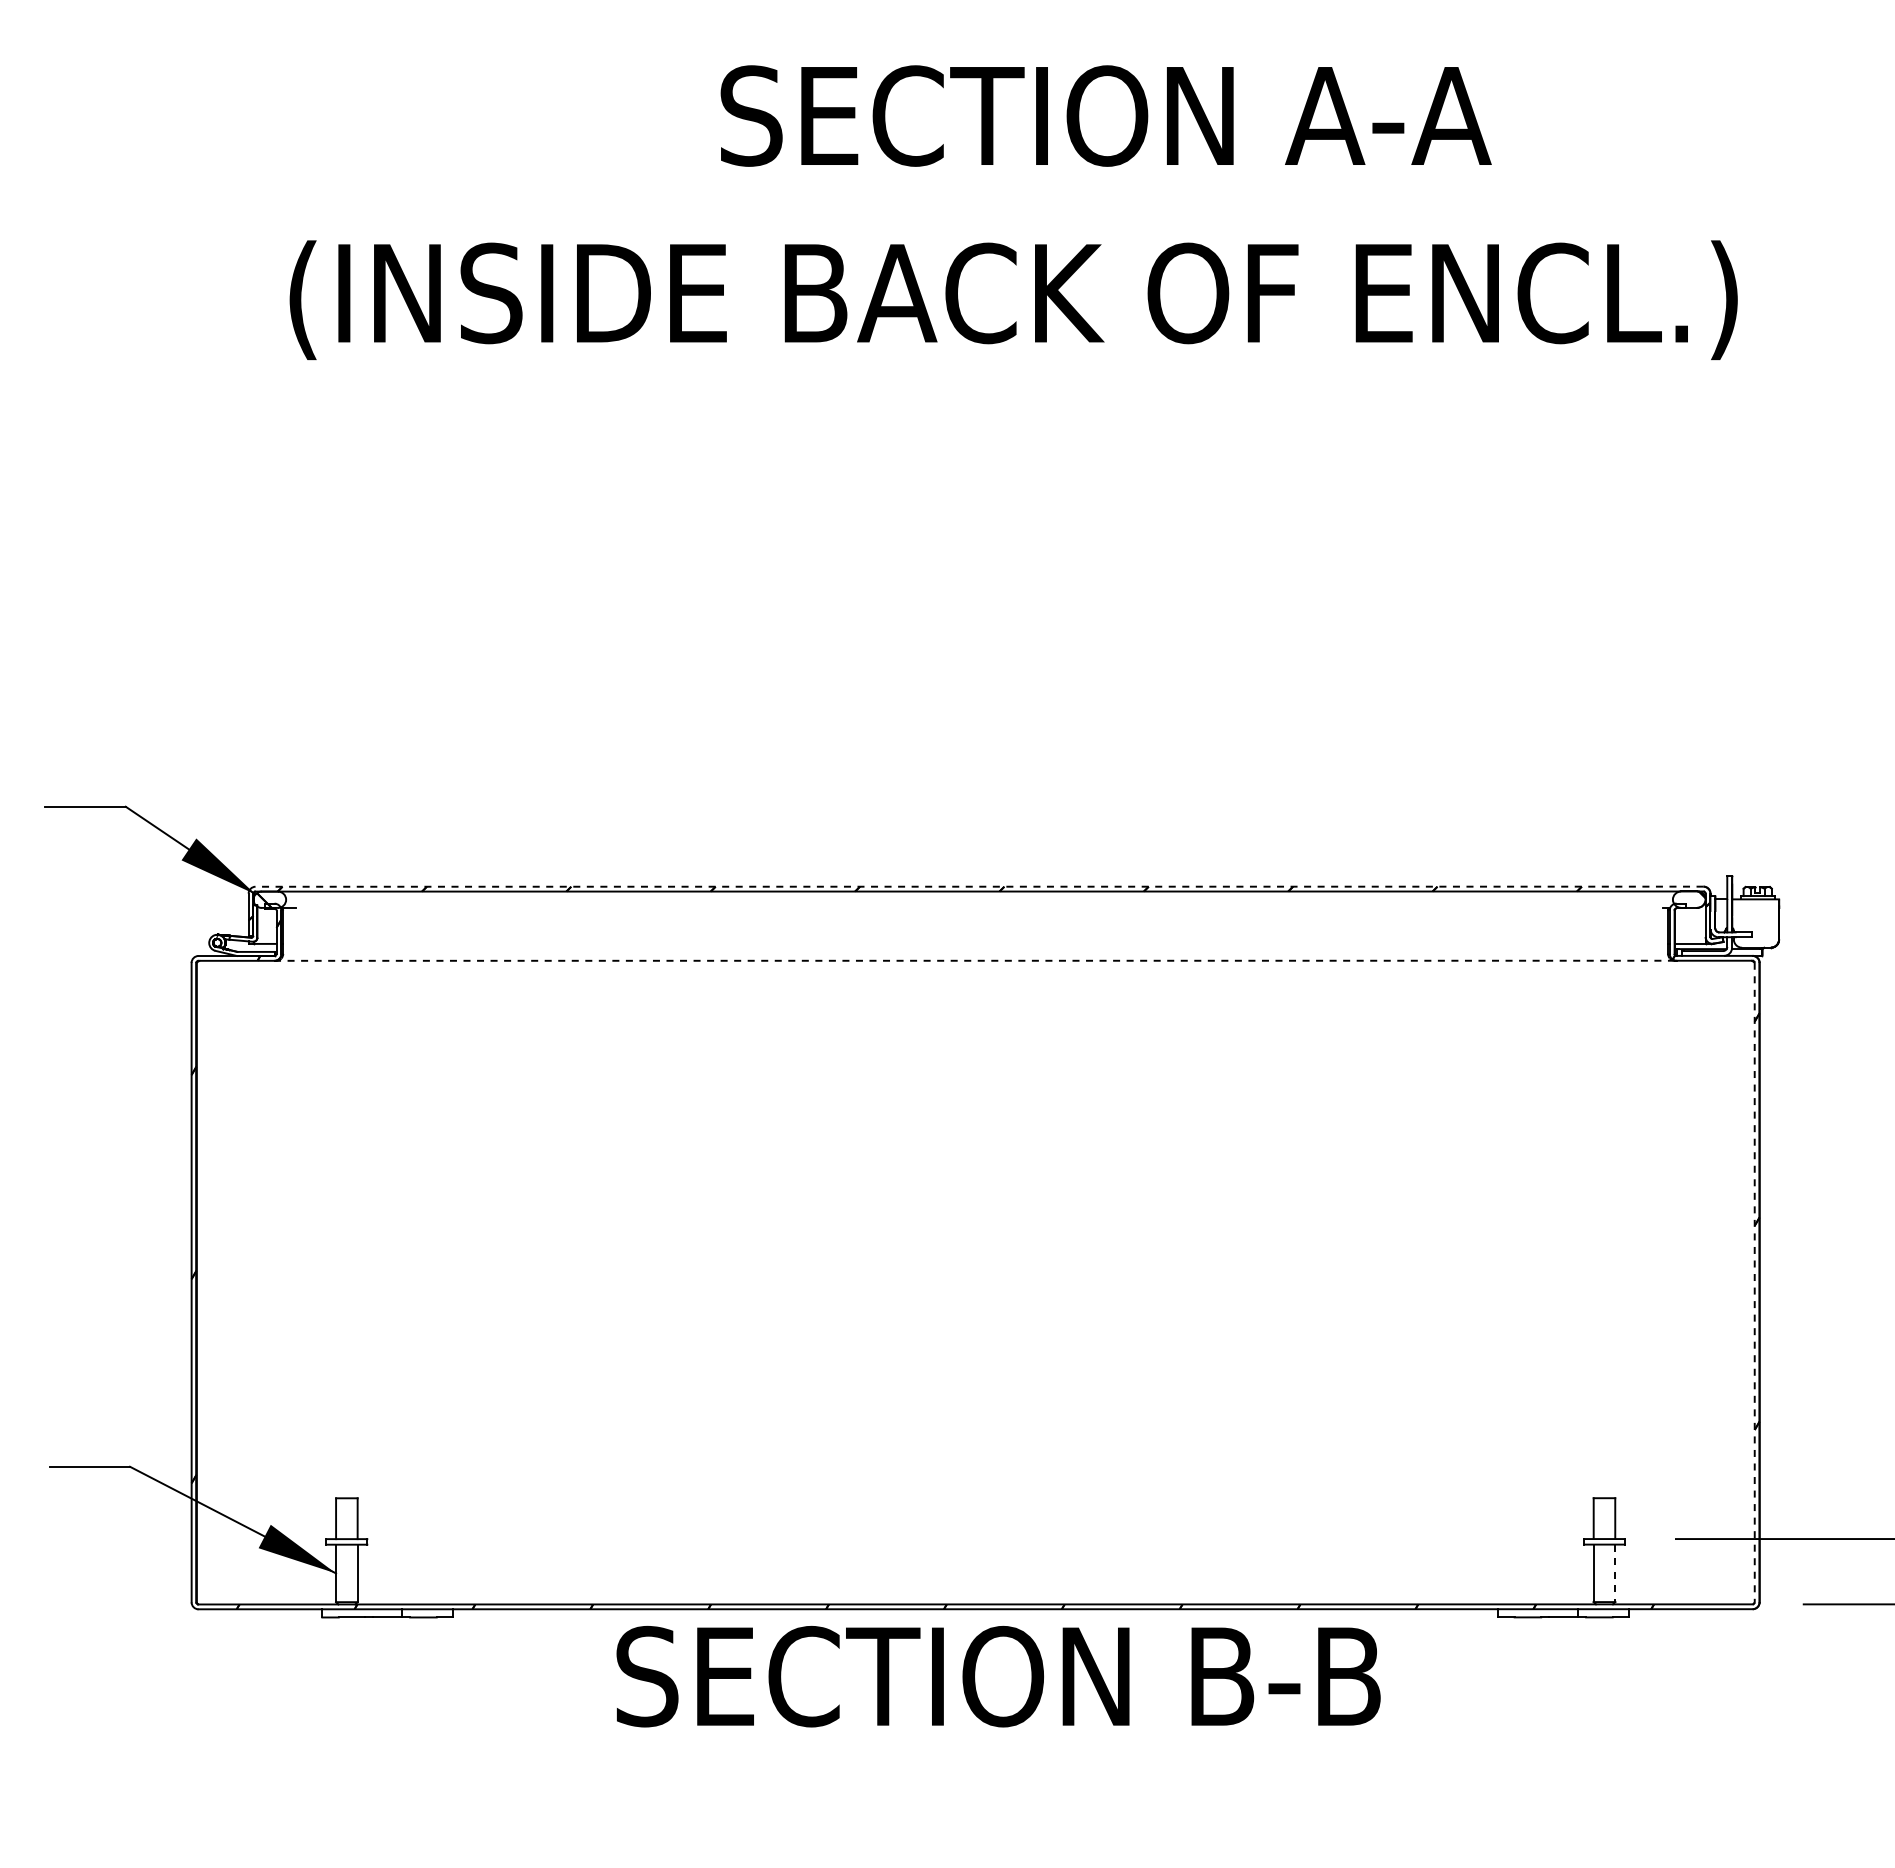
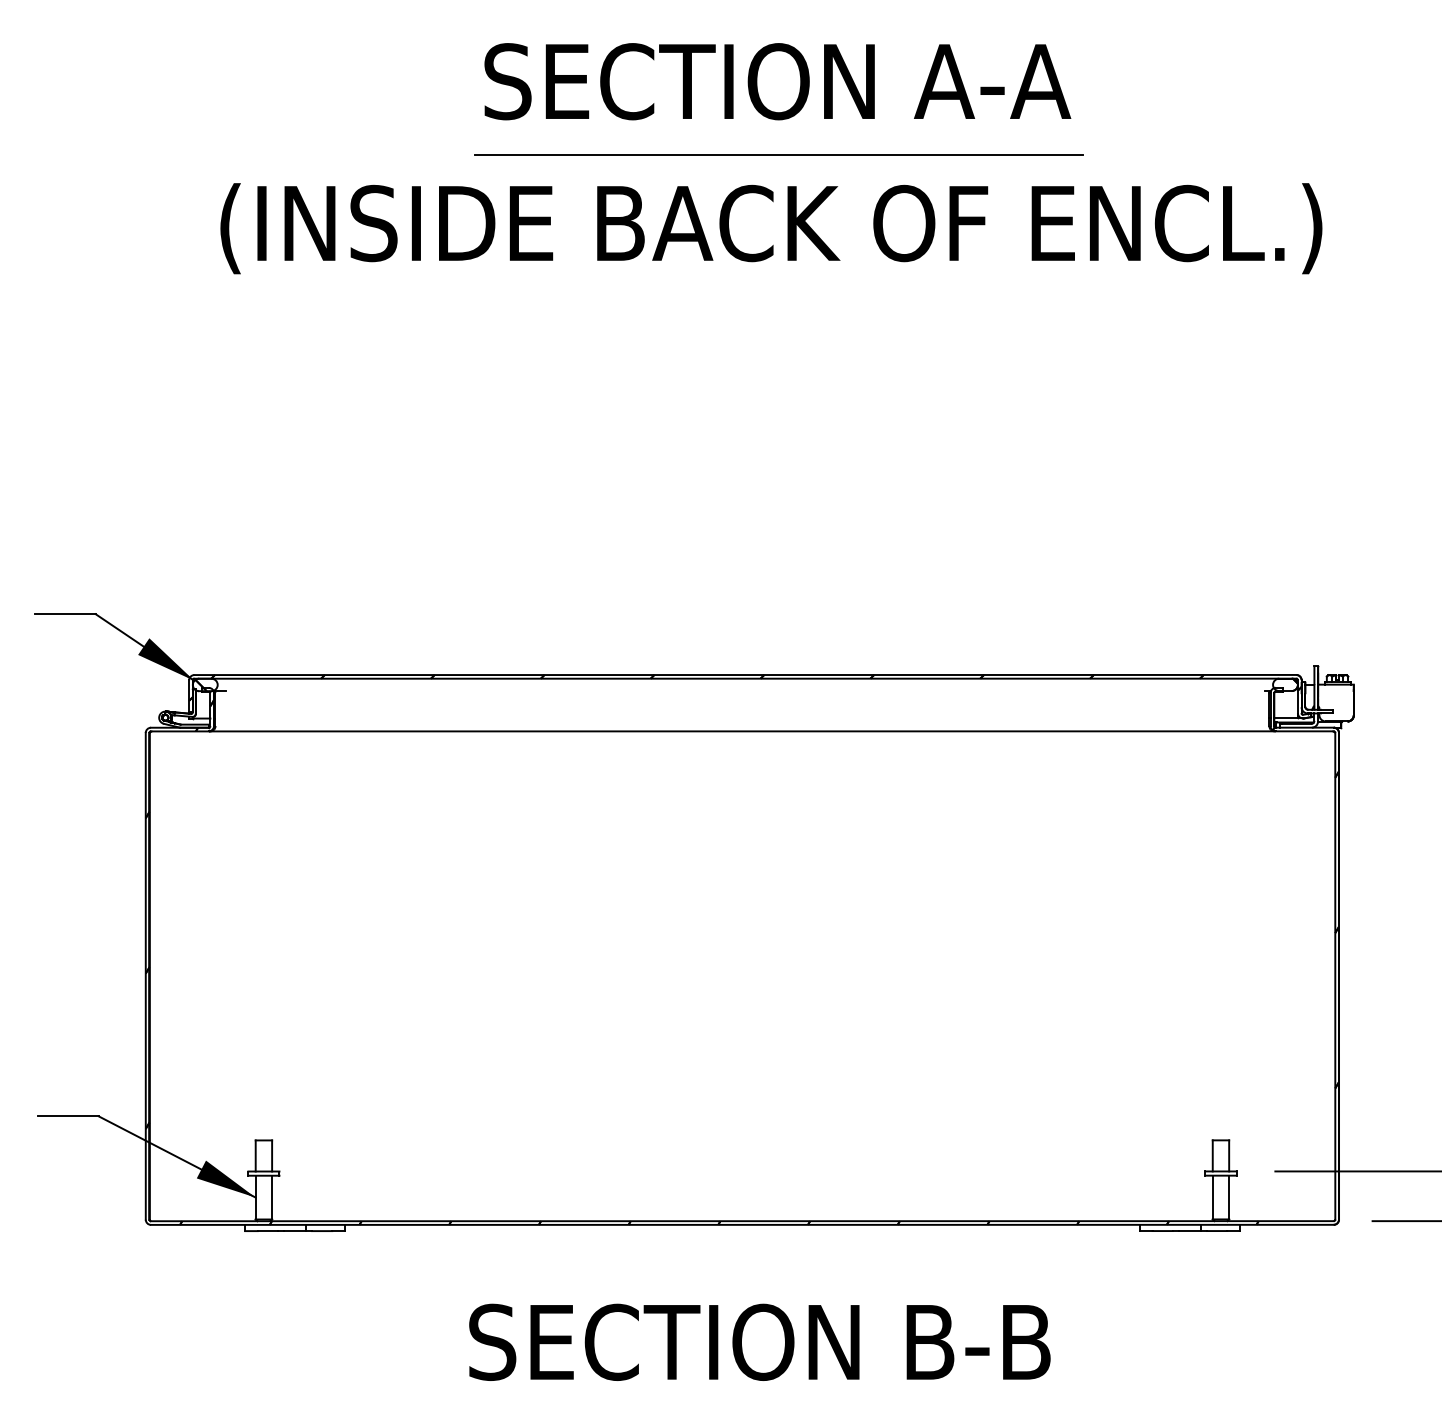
text: (1105, 115) -> (777, 81), moved
line: (1023, 203) -> (778, 155), added
line: (979, 886) -> (745, 674), dashed -> solid
line: (975, 960) -> (742, 731), dashed -> solid
line: (1754, 1282) -> (1335, 976), dashed -> solid
line: (1615, 1573) -> (1229, 1197), dashed -> solid
text: (998, 1676) -> (759, 1342), moved

